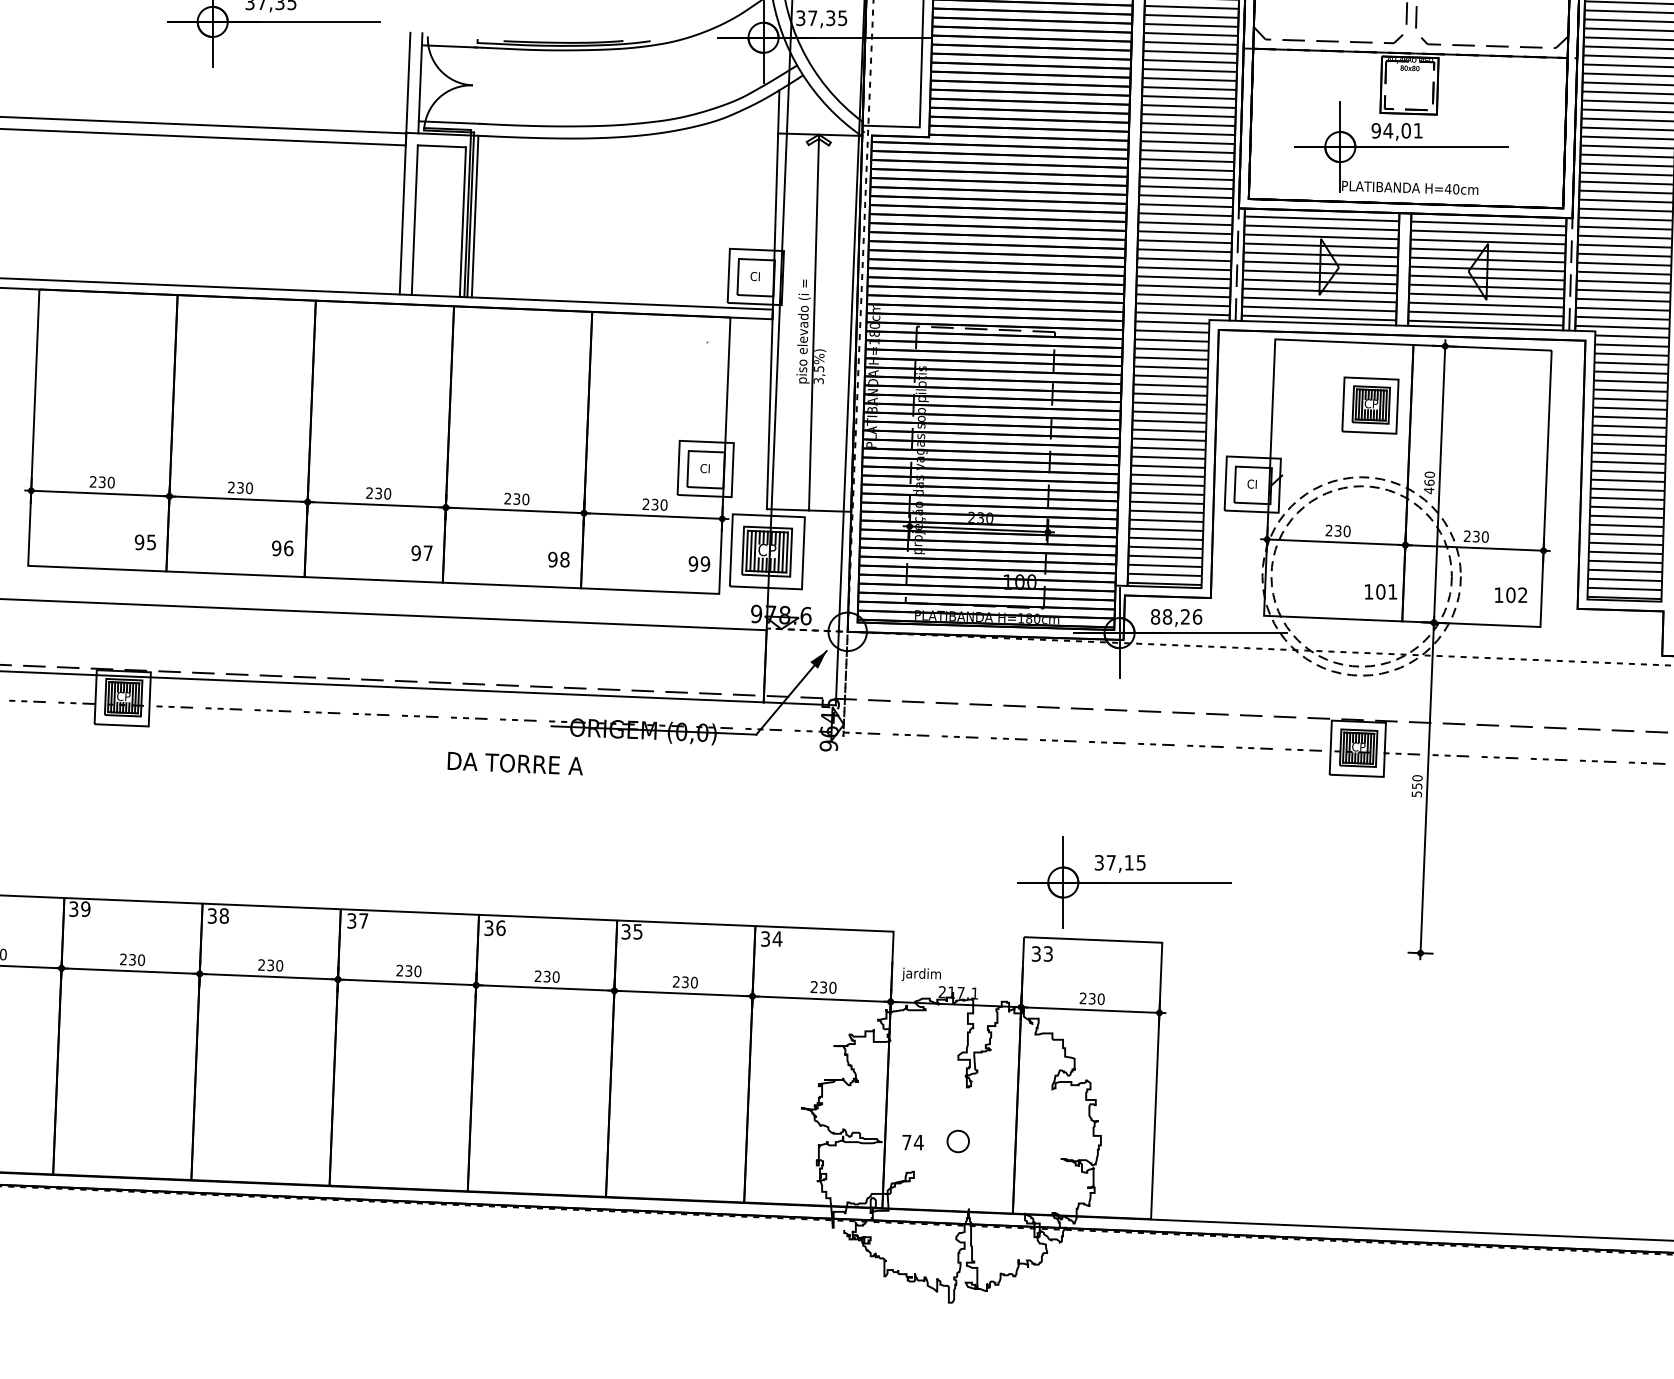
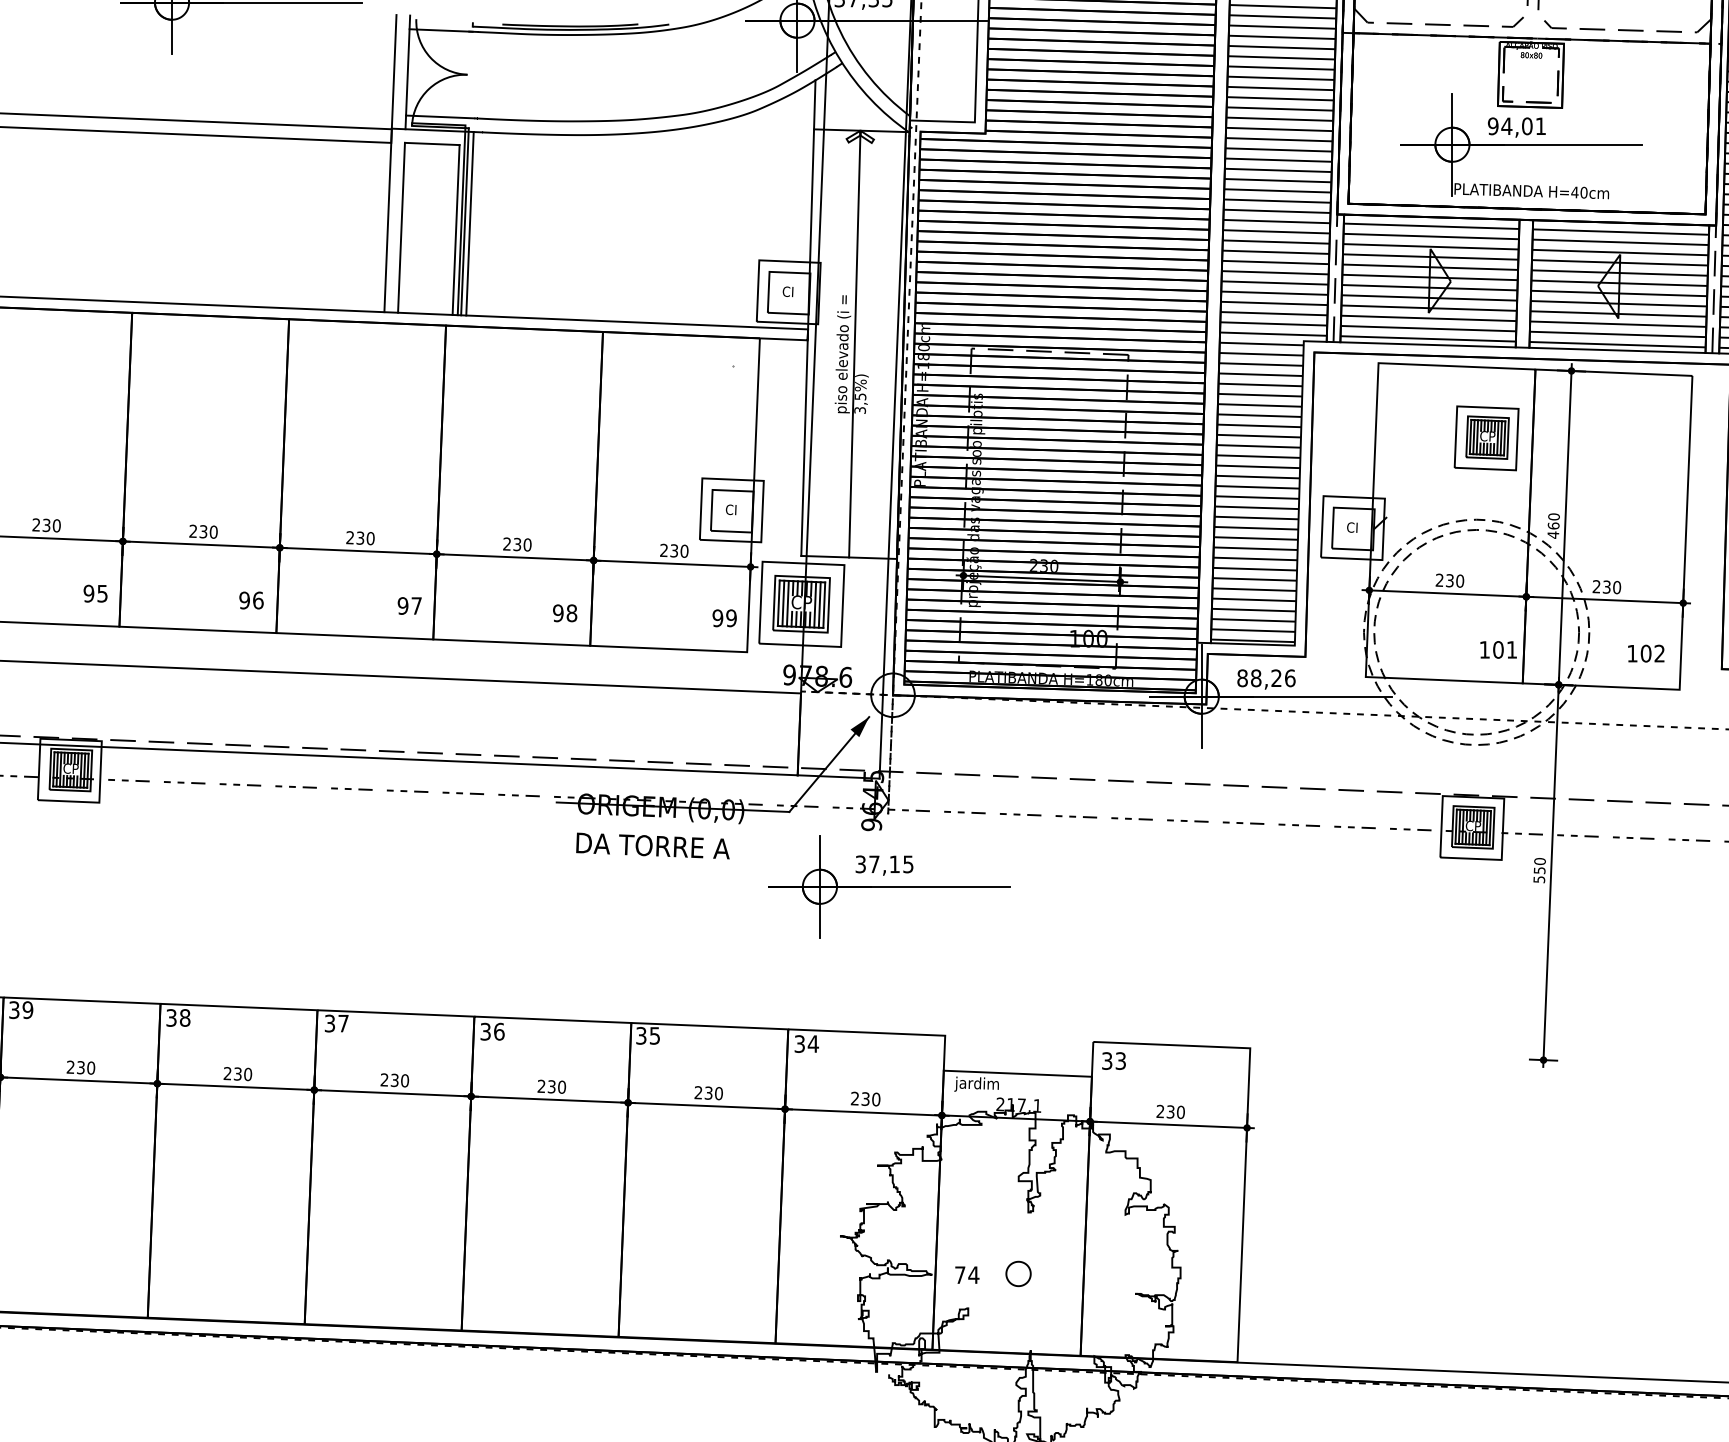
text: (514, 763) -> (652, 845), moved
part: (1124, 882) -> (889, 886), moved
line: (957, 964) -> (1017, 1072), added

